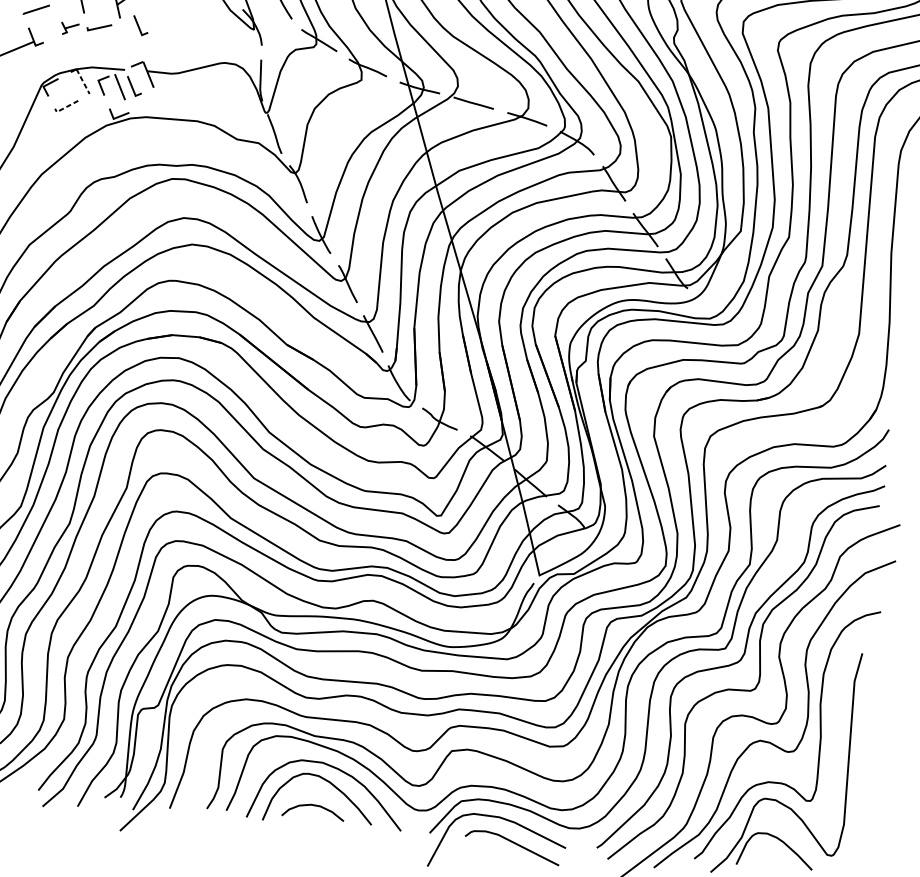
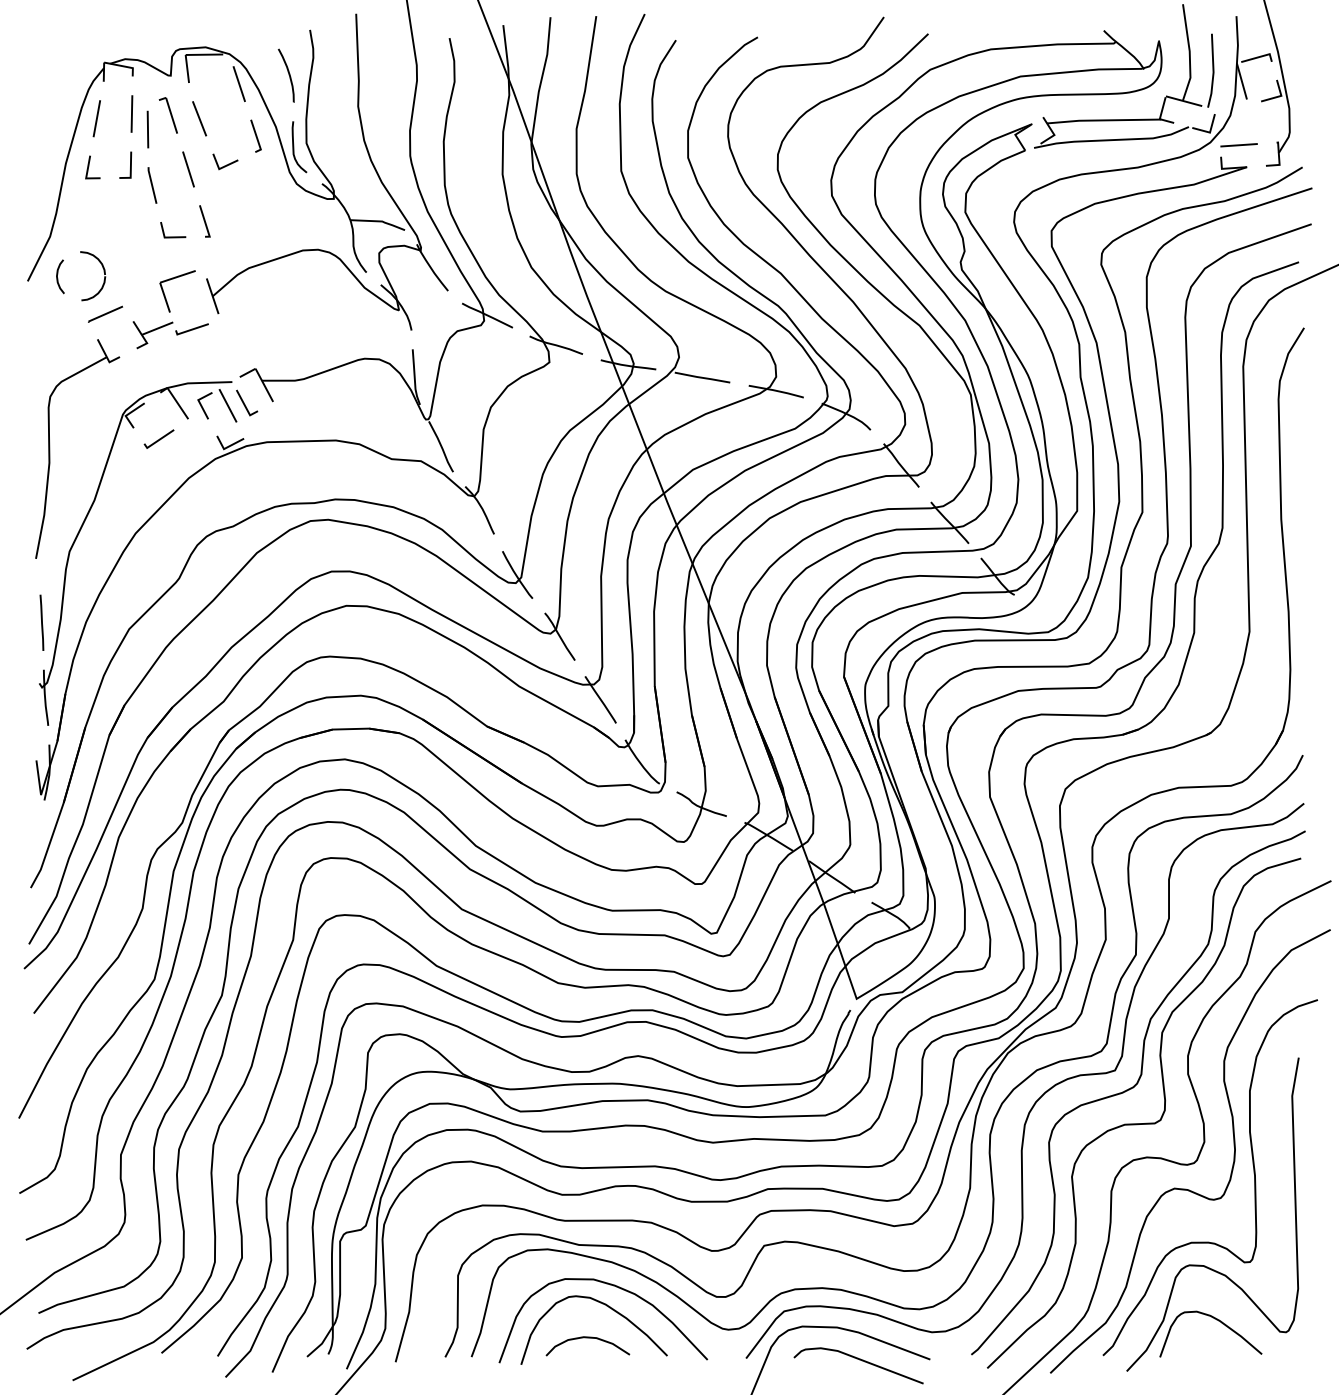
line: (139, 26) -> (245, 322), removed
part: (69, 29) -> (152, 335), size x1.67
line: (82, 81) -> (177, 403), dashed -> solid
line: (65, 107) -> (157, 440), dashed -> solid

